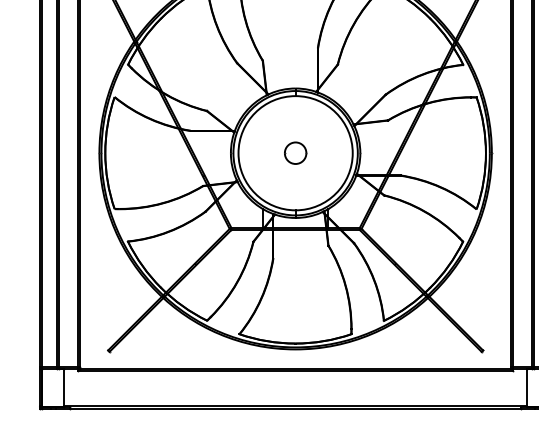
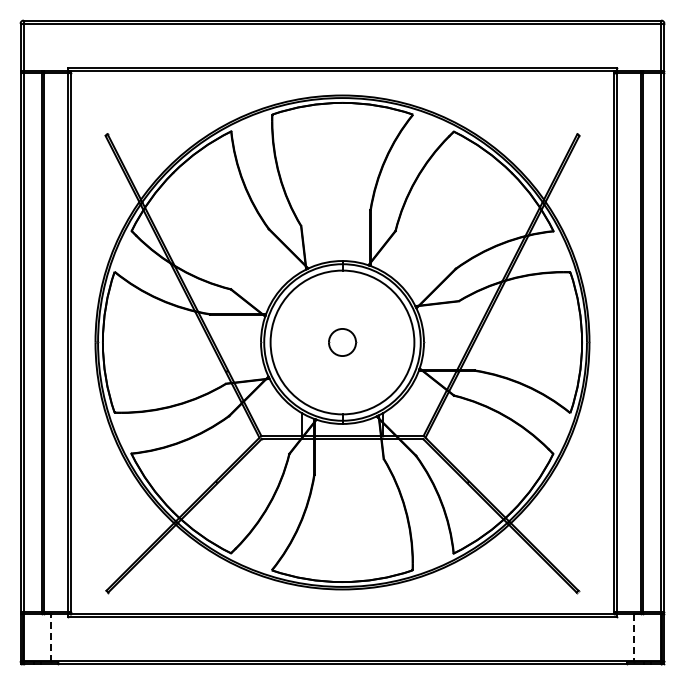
line: (63, 387) -> (50, 637), solid -> dashed
line: (527, 387) -> (634, 637), solid -> dashed

